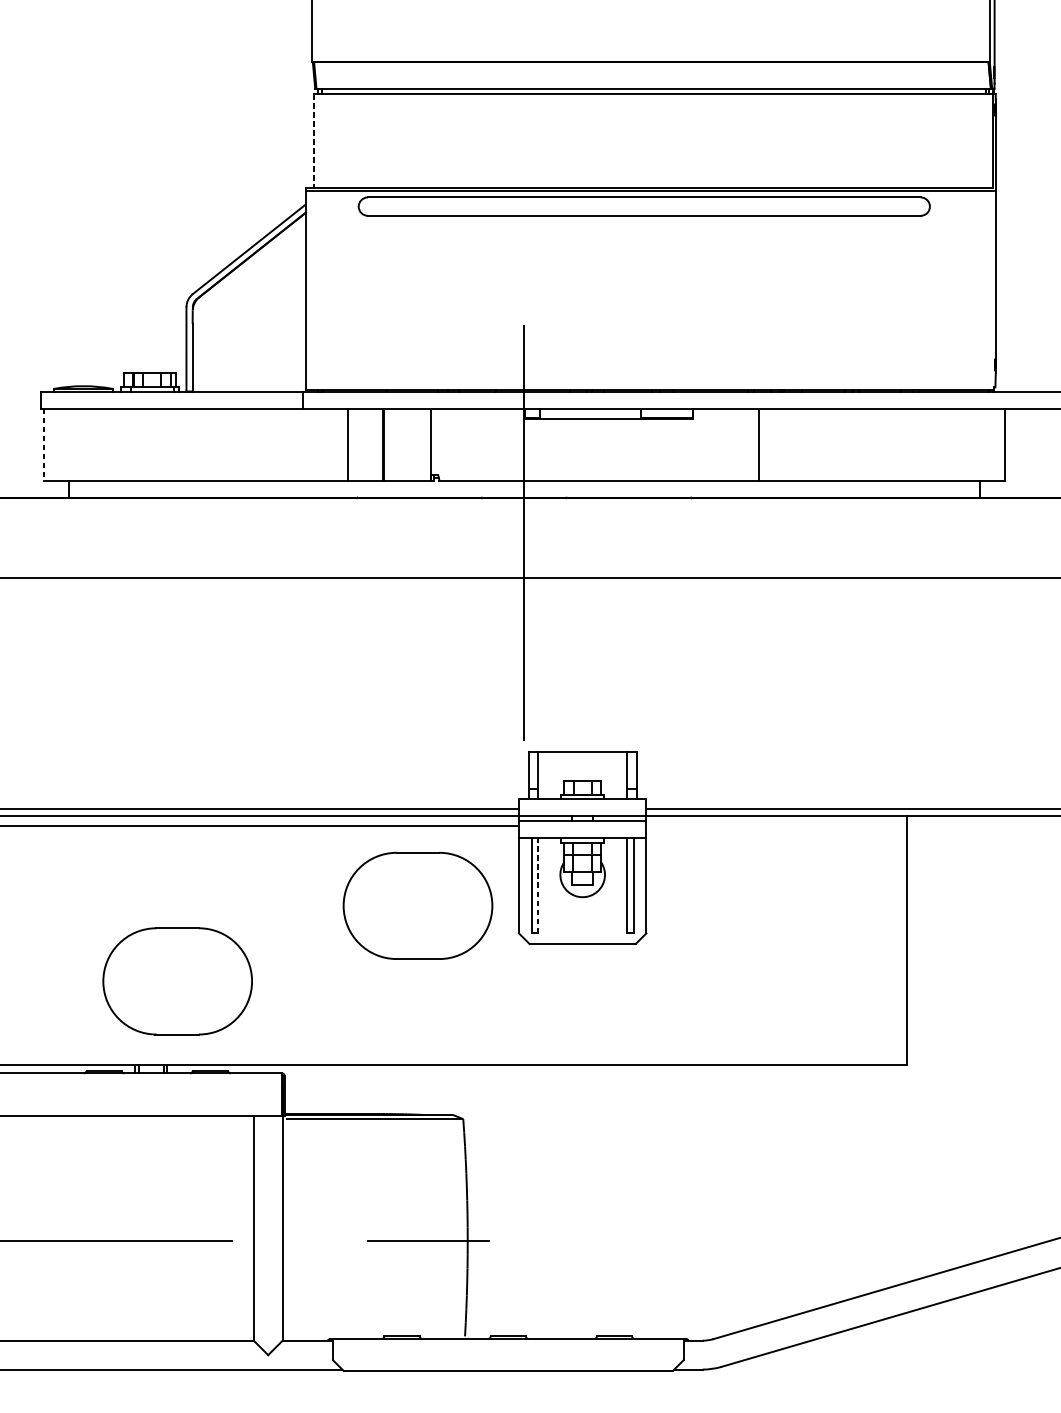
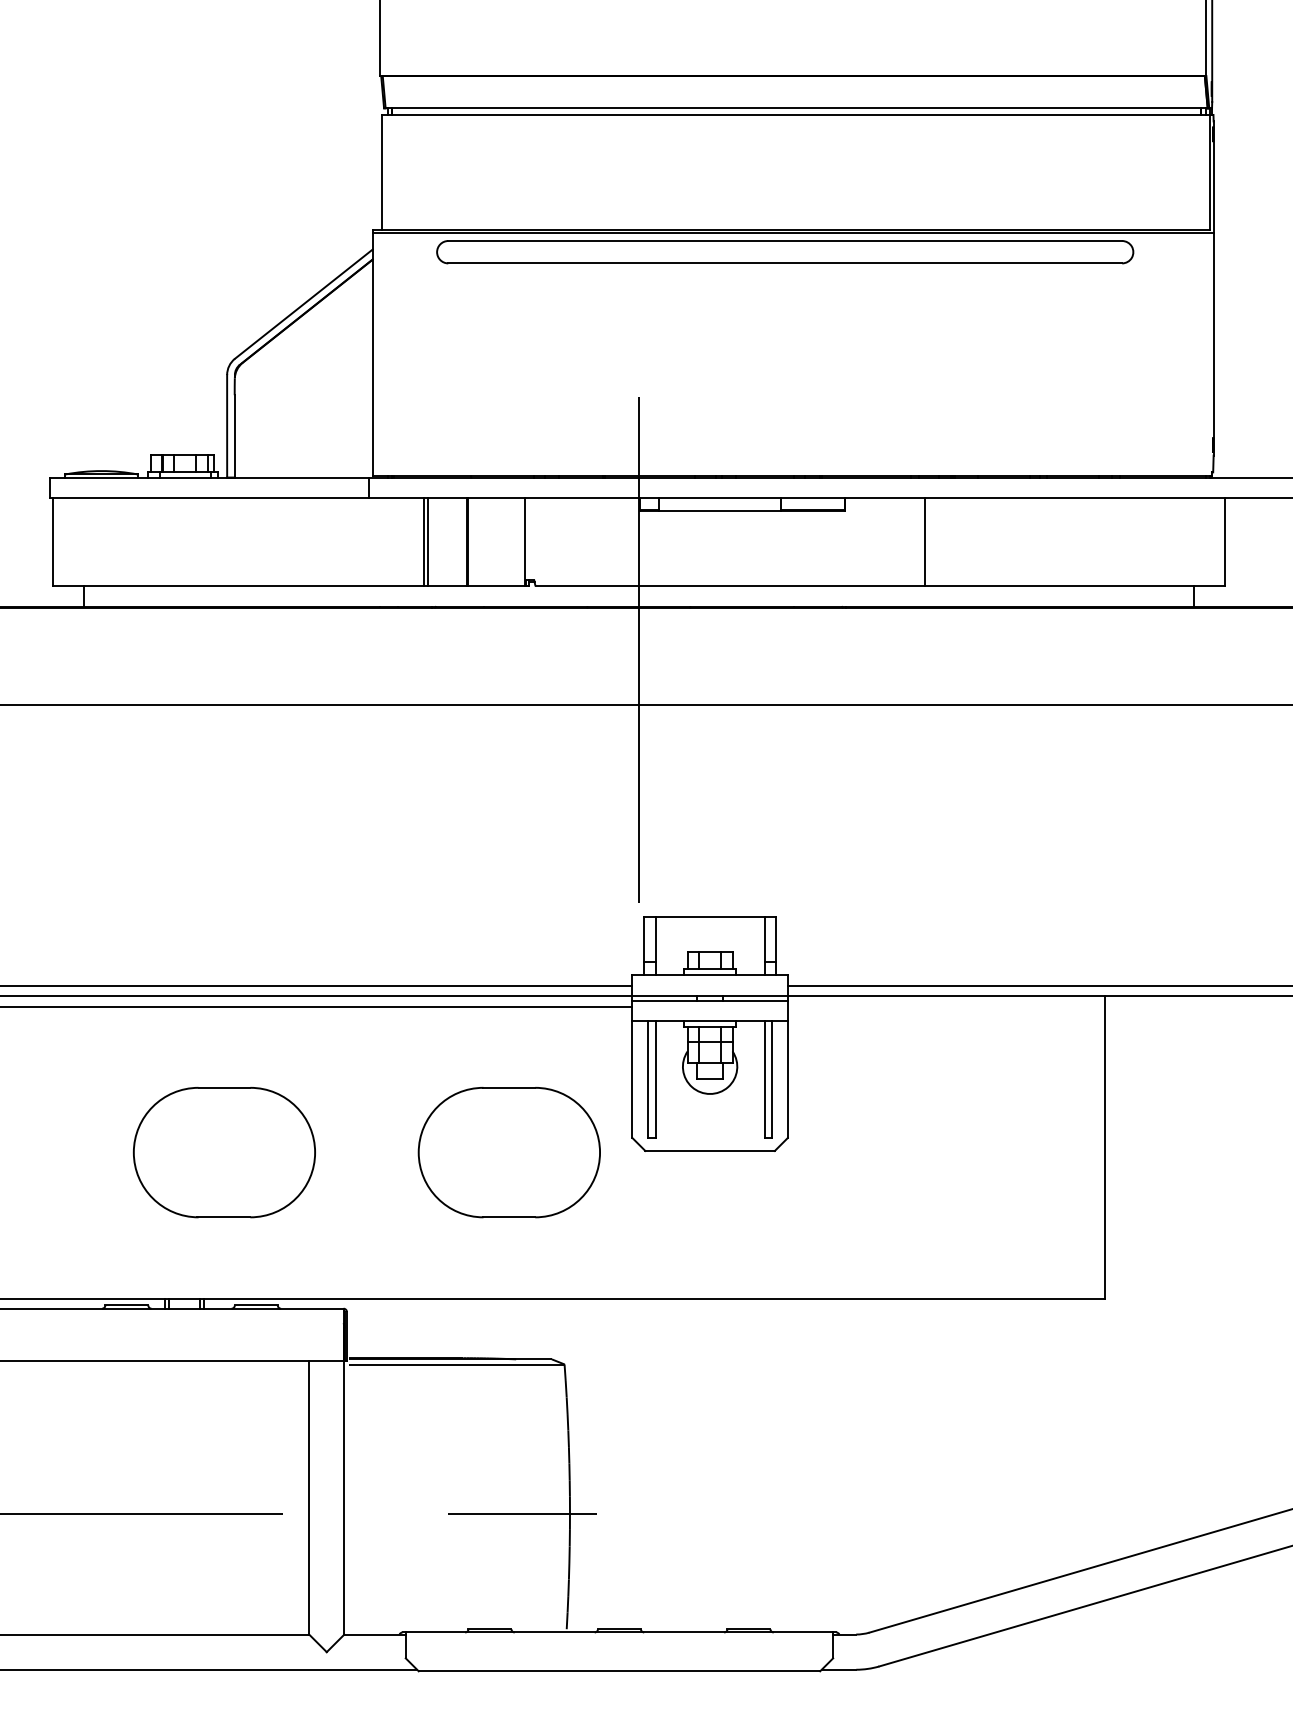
line: (313, 141) -> (382, 172), dashed -> solid
line: (44, 444) -> (53, 542), dashed -> solid
line: (350, 444) -> (427, 542), added
line: (537, 885) -> (655, 1079), dashed -> solid
part: (417, 905) -> (508, 1152), moved
part: (176, 981) -> (223, 1152), moved

